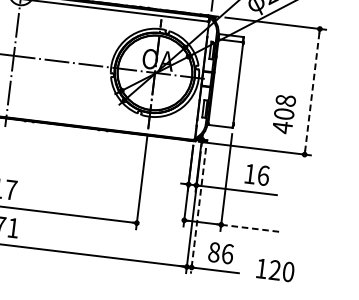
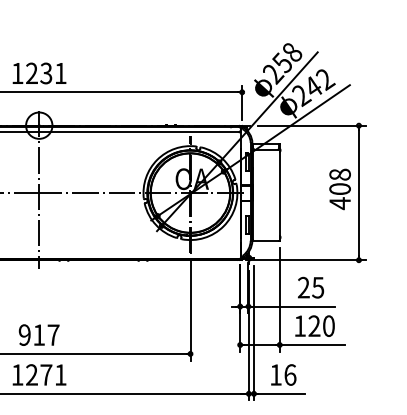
line: (311, 92) -> (358, 193), dashed -> solid
text: (283, 114) -> (339, 189), moved
text: (256, 174) -> (310, 287), 16 -> 25
line: (198, 211) -> (254, 333), dashed -> solid
line: (251, 228) -> (312, 344), dashed -> solid
text: (213, 251) -> (275, 374), 86 -> 16
text: (275, 269) -> (314, 325), moved

